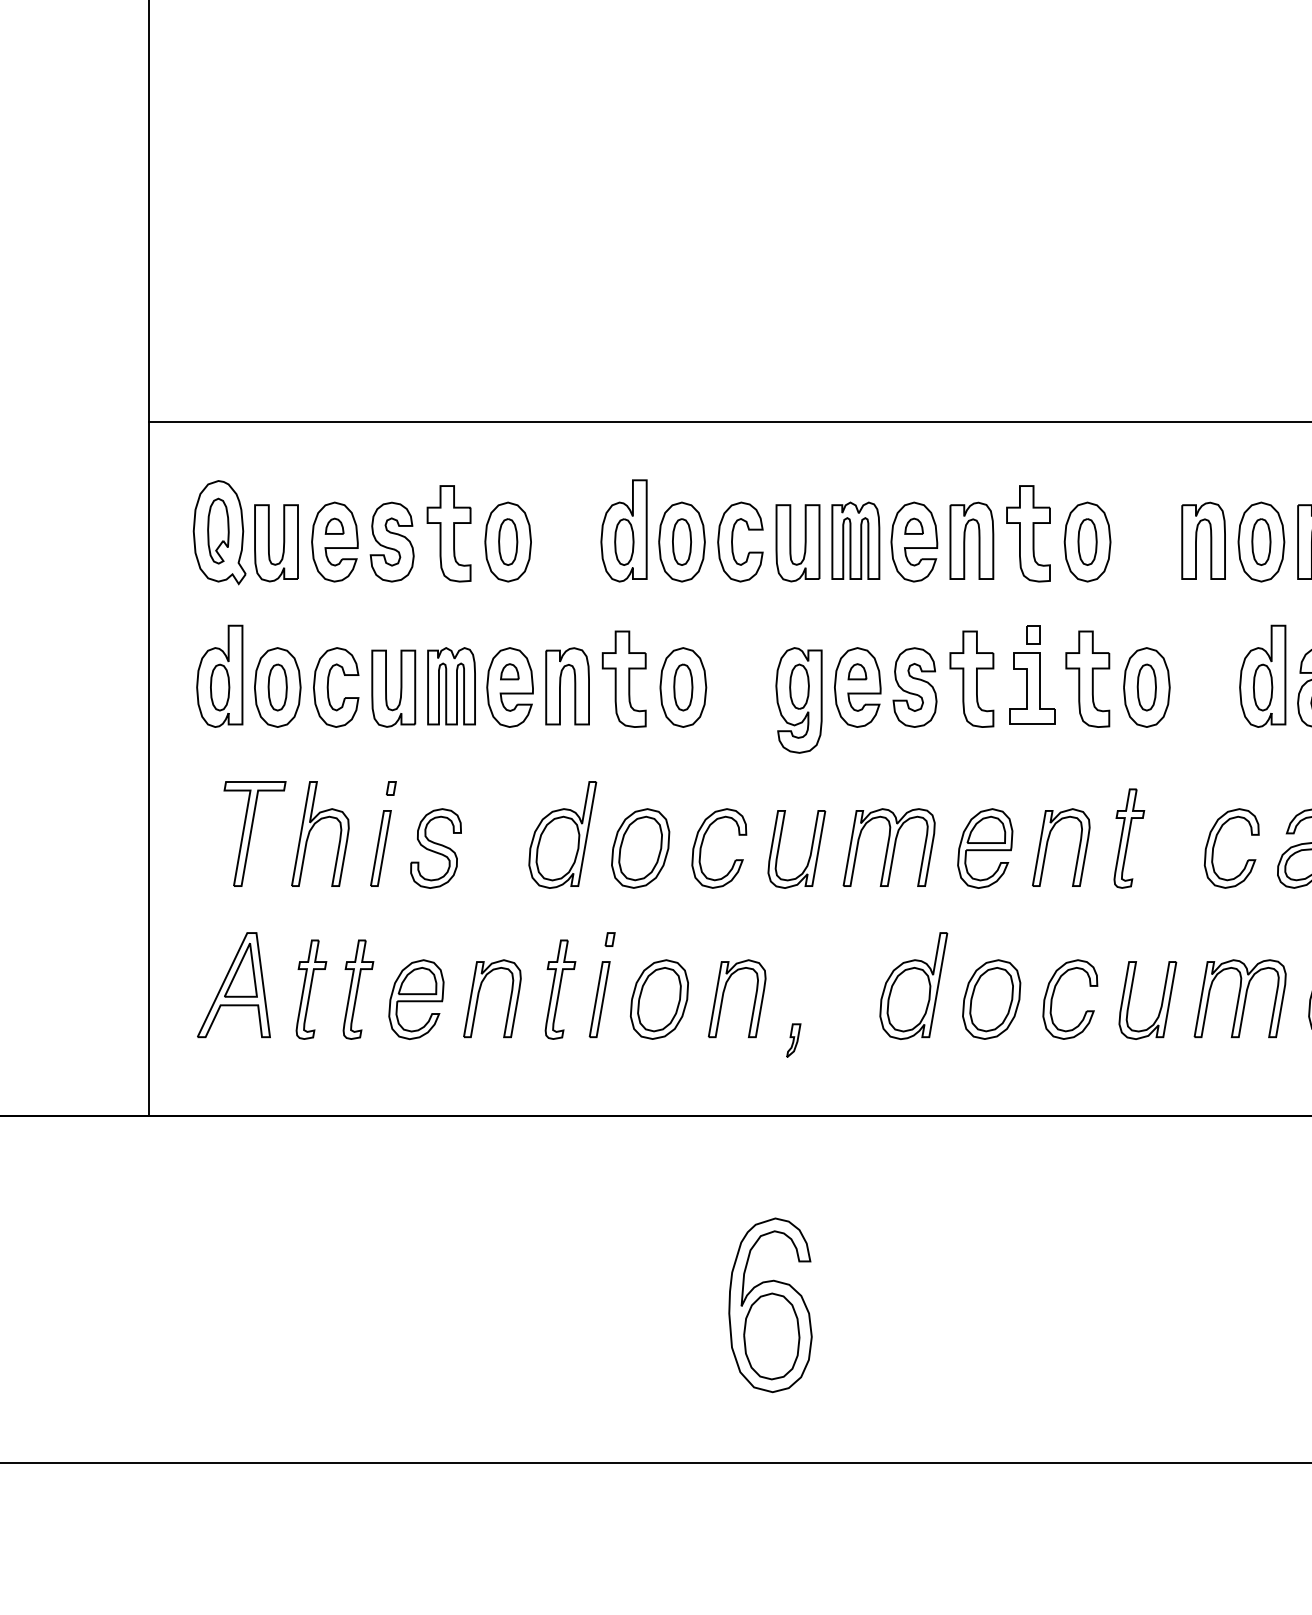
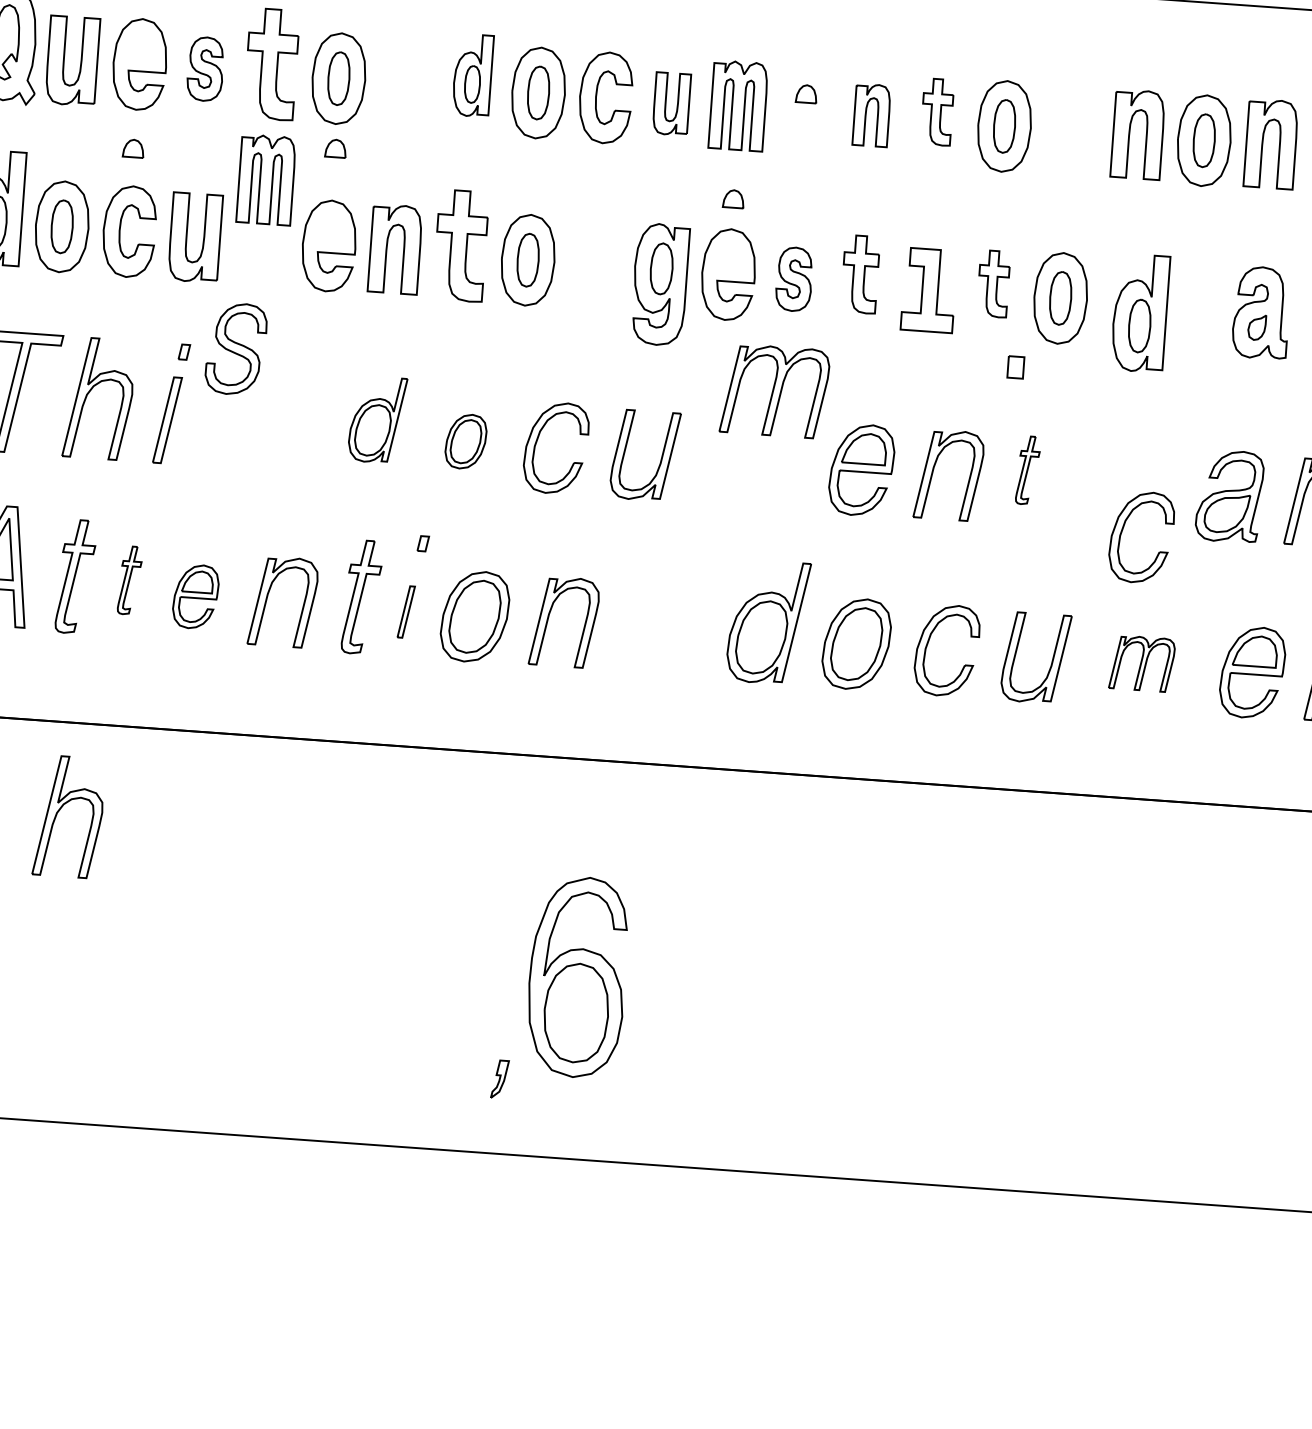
part: (334, 525) -> (133, 147), moved
part: (623, 530) -> (472, 74), size x0.7
part: (1028, 533) -> (937, 111), size x0.6
part: (971, 540) -> (871, 115), size x0.7
part: (391, 541) -> (204, 68), size x0.7
part: (914, 541) -> (805, 111), removed
part: (797, 543) -> (671, 104), size x0.7
part: (1033, 634) -> (1016, 366), moved
part: (509, 671) -> (335, 148), moved
part: (857, 671) -> (733, 198), moved
part: (1262, 675) -> (1140, 312), moved
part: (971, 678) -> (859, 273), size x0.7
part: (1087, 678) -> (993, 283), size x0.6
part: (451, 686) -> (266, 180), moved
part: (914, 687) -> (793, 279), size x0.7
part: (562, 834) -> (377, 419), size x0.7
part: (1129, 838) -> (1028, 470), size x0.6
part: (1215, 844) -> (1123, 531), moved
part: (888, 847) -> (774, 391), moved
part: (435, 848) -> (235, 348), moved
part: (640, 848) -> (465, 441), size x0.6
part: (358, 989) -> (130, 580), size x0.6
part: (1239, 998) -> (1141, 663), size x0.6
part: (416, 999) -> (195, 596), size x0.7
part: (599, 999) -> (406, 611), size x0.6
part: (793, 1040) -> (499, 1079), moved
part: (313, 1191) -> (61, 808), added

